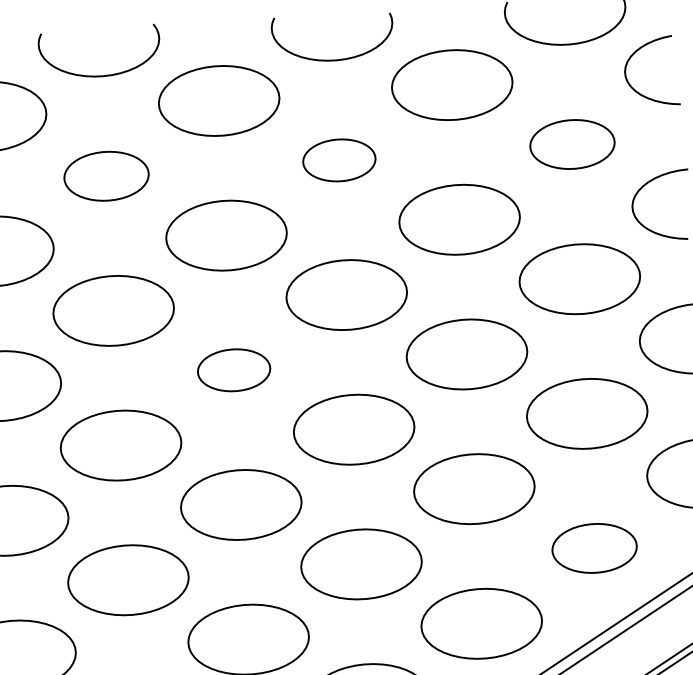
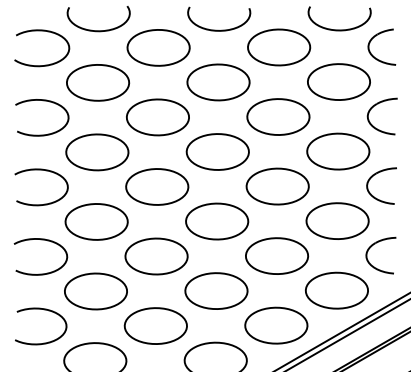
part: (571, 143) -> (338, 81), size x1.43
part: (339, 160) -> (218, 82), size x1.67
part: (107, 175) -> (98, 82), size x1.43
part: (234, 369) -> (157, 186), size x1.67
part: (593, 548) -> (336, 290), size x1.43

